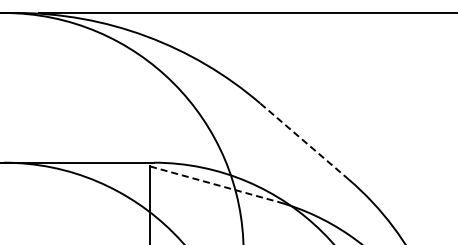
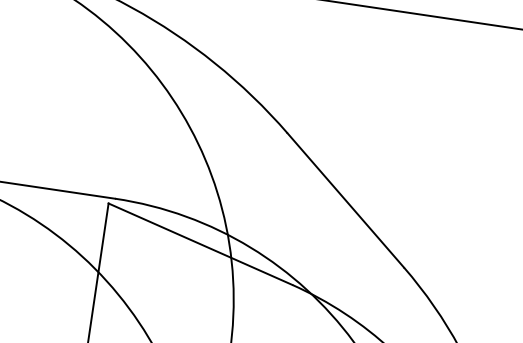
line: (304, 141) -> (345, 200), dashed -> solid
line: (214, 184) -> (201, 244), dashed -> solid

